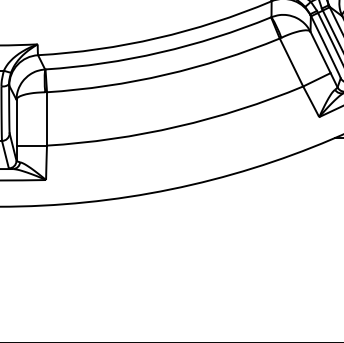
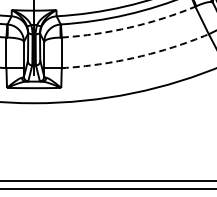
arc: (164, 74) -> (129, 27), solid -> dashed
arc: (177, 127) -> (136, 57), solid -> dashed

